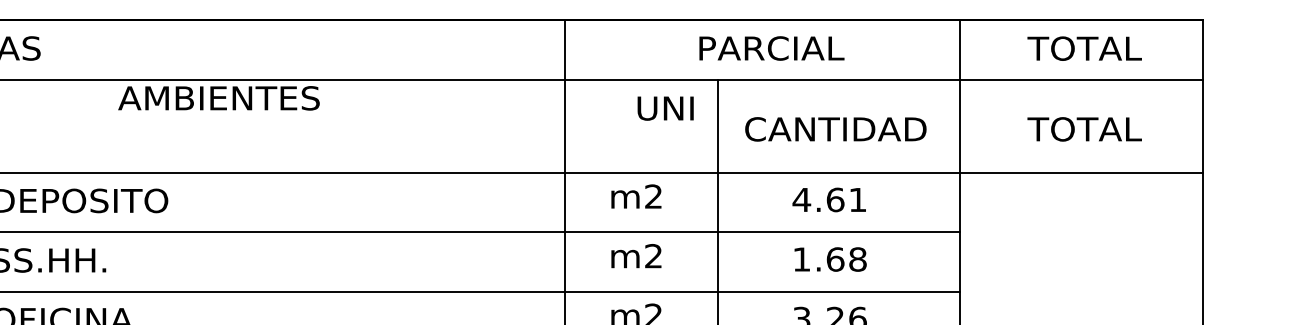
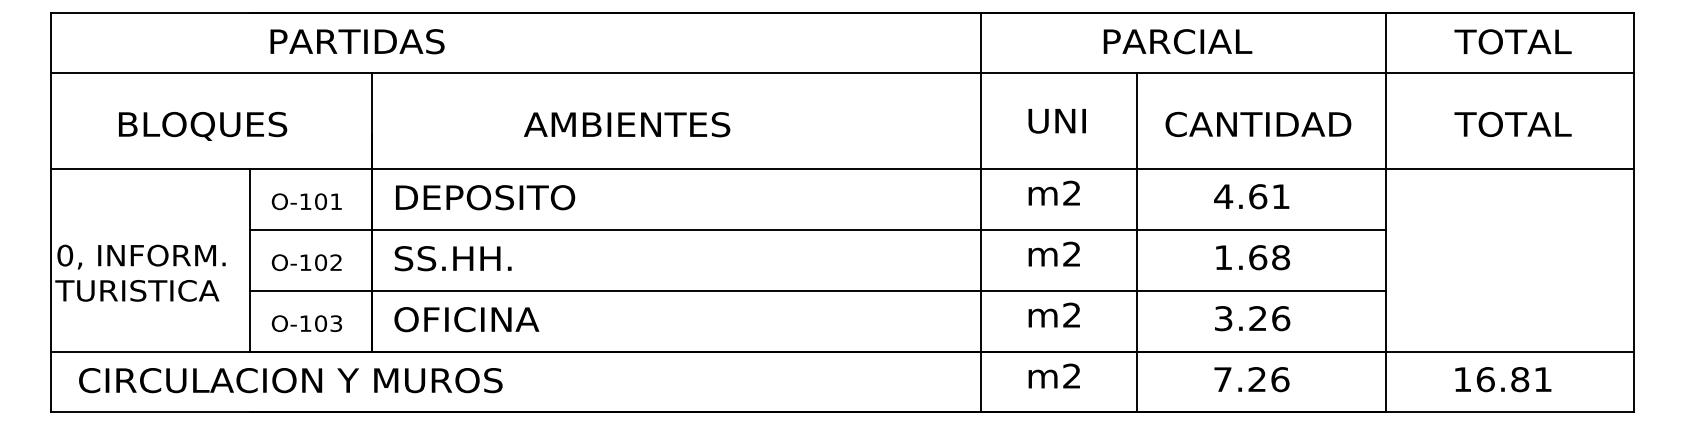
text: (771, 48) -> (1177, 41), moved
text: (219, 98) -> (627, 124), moved
text: (664, 108) -> (1056, 121), moved

